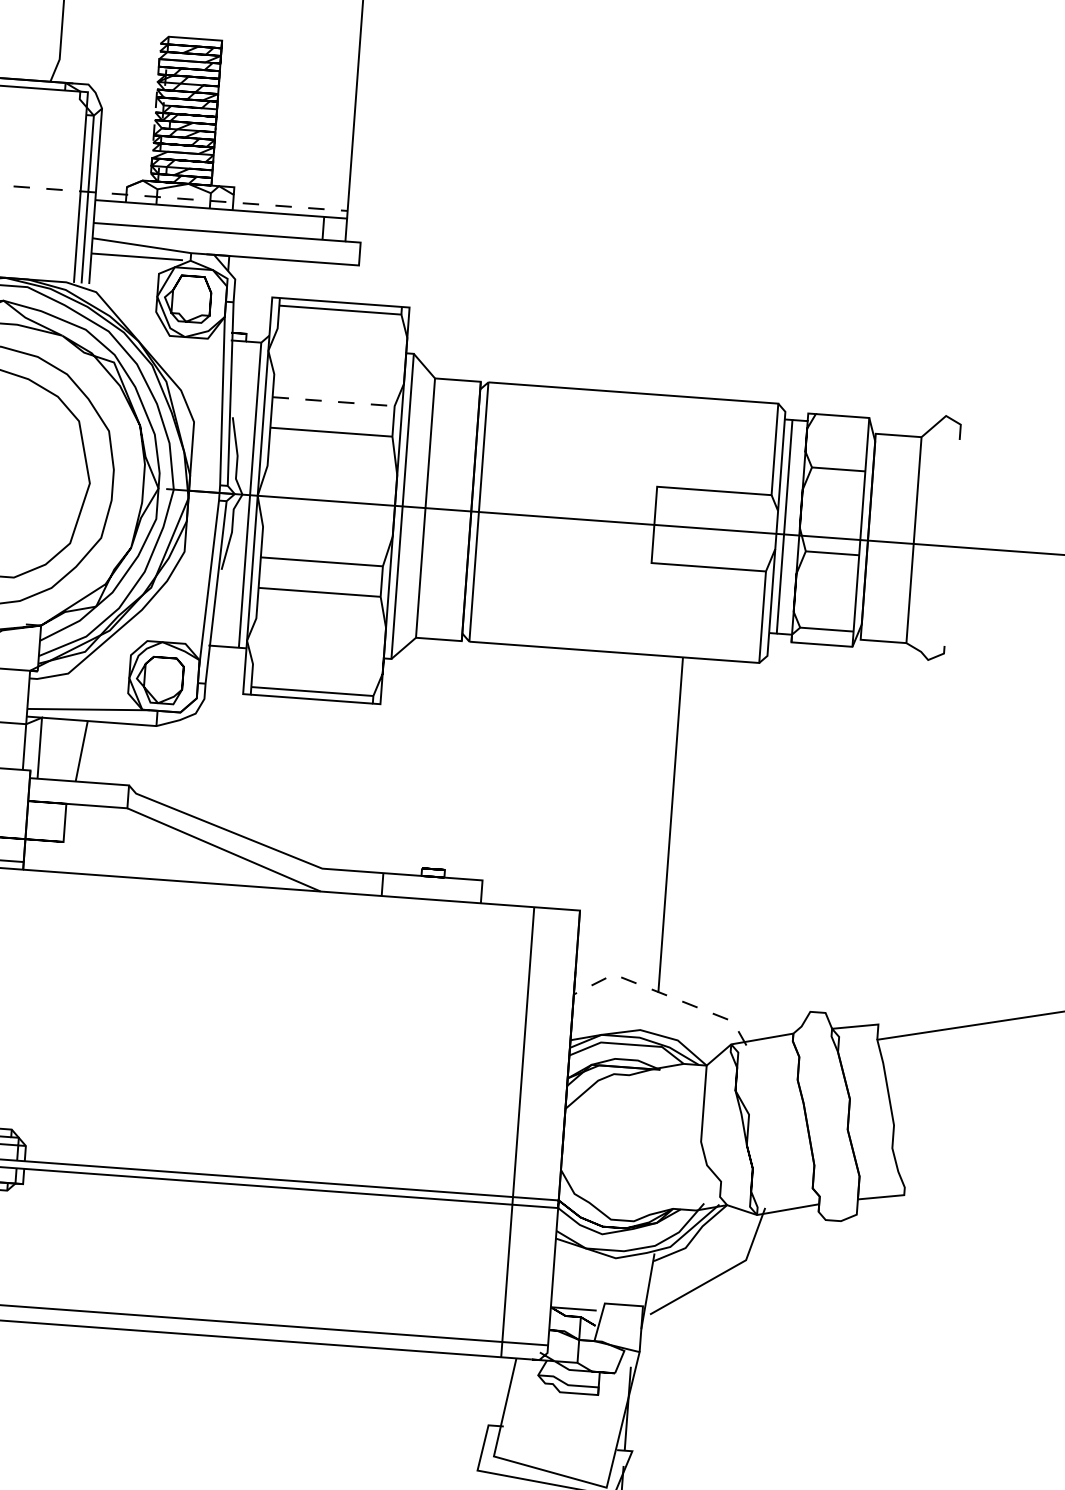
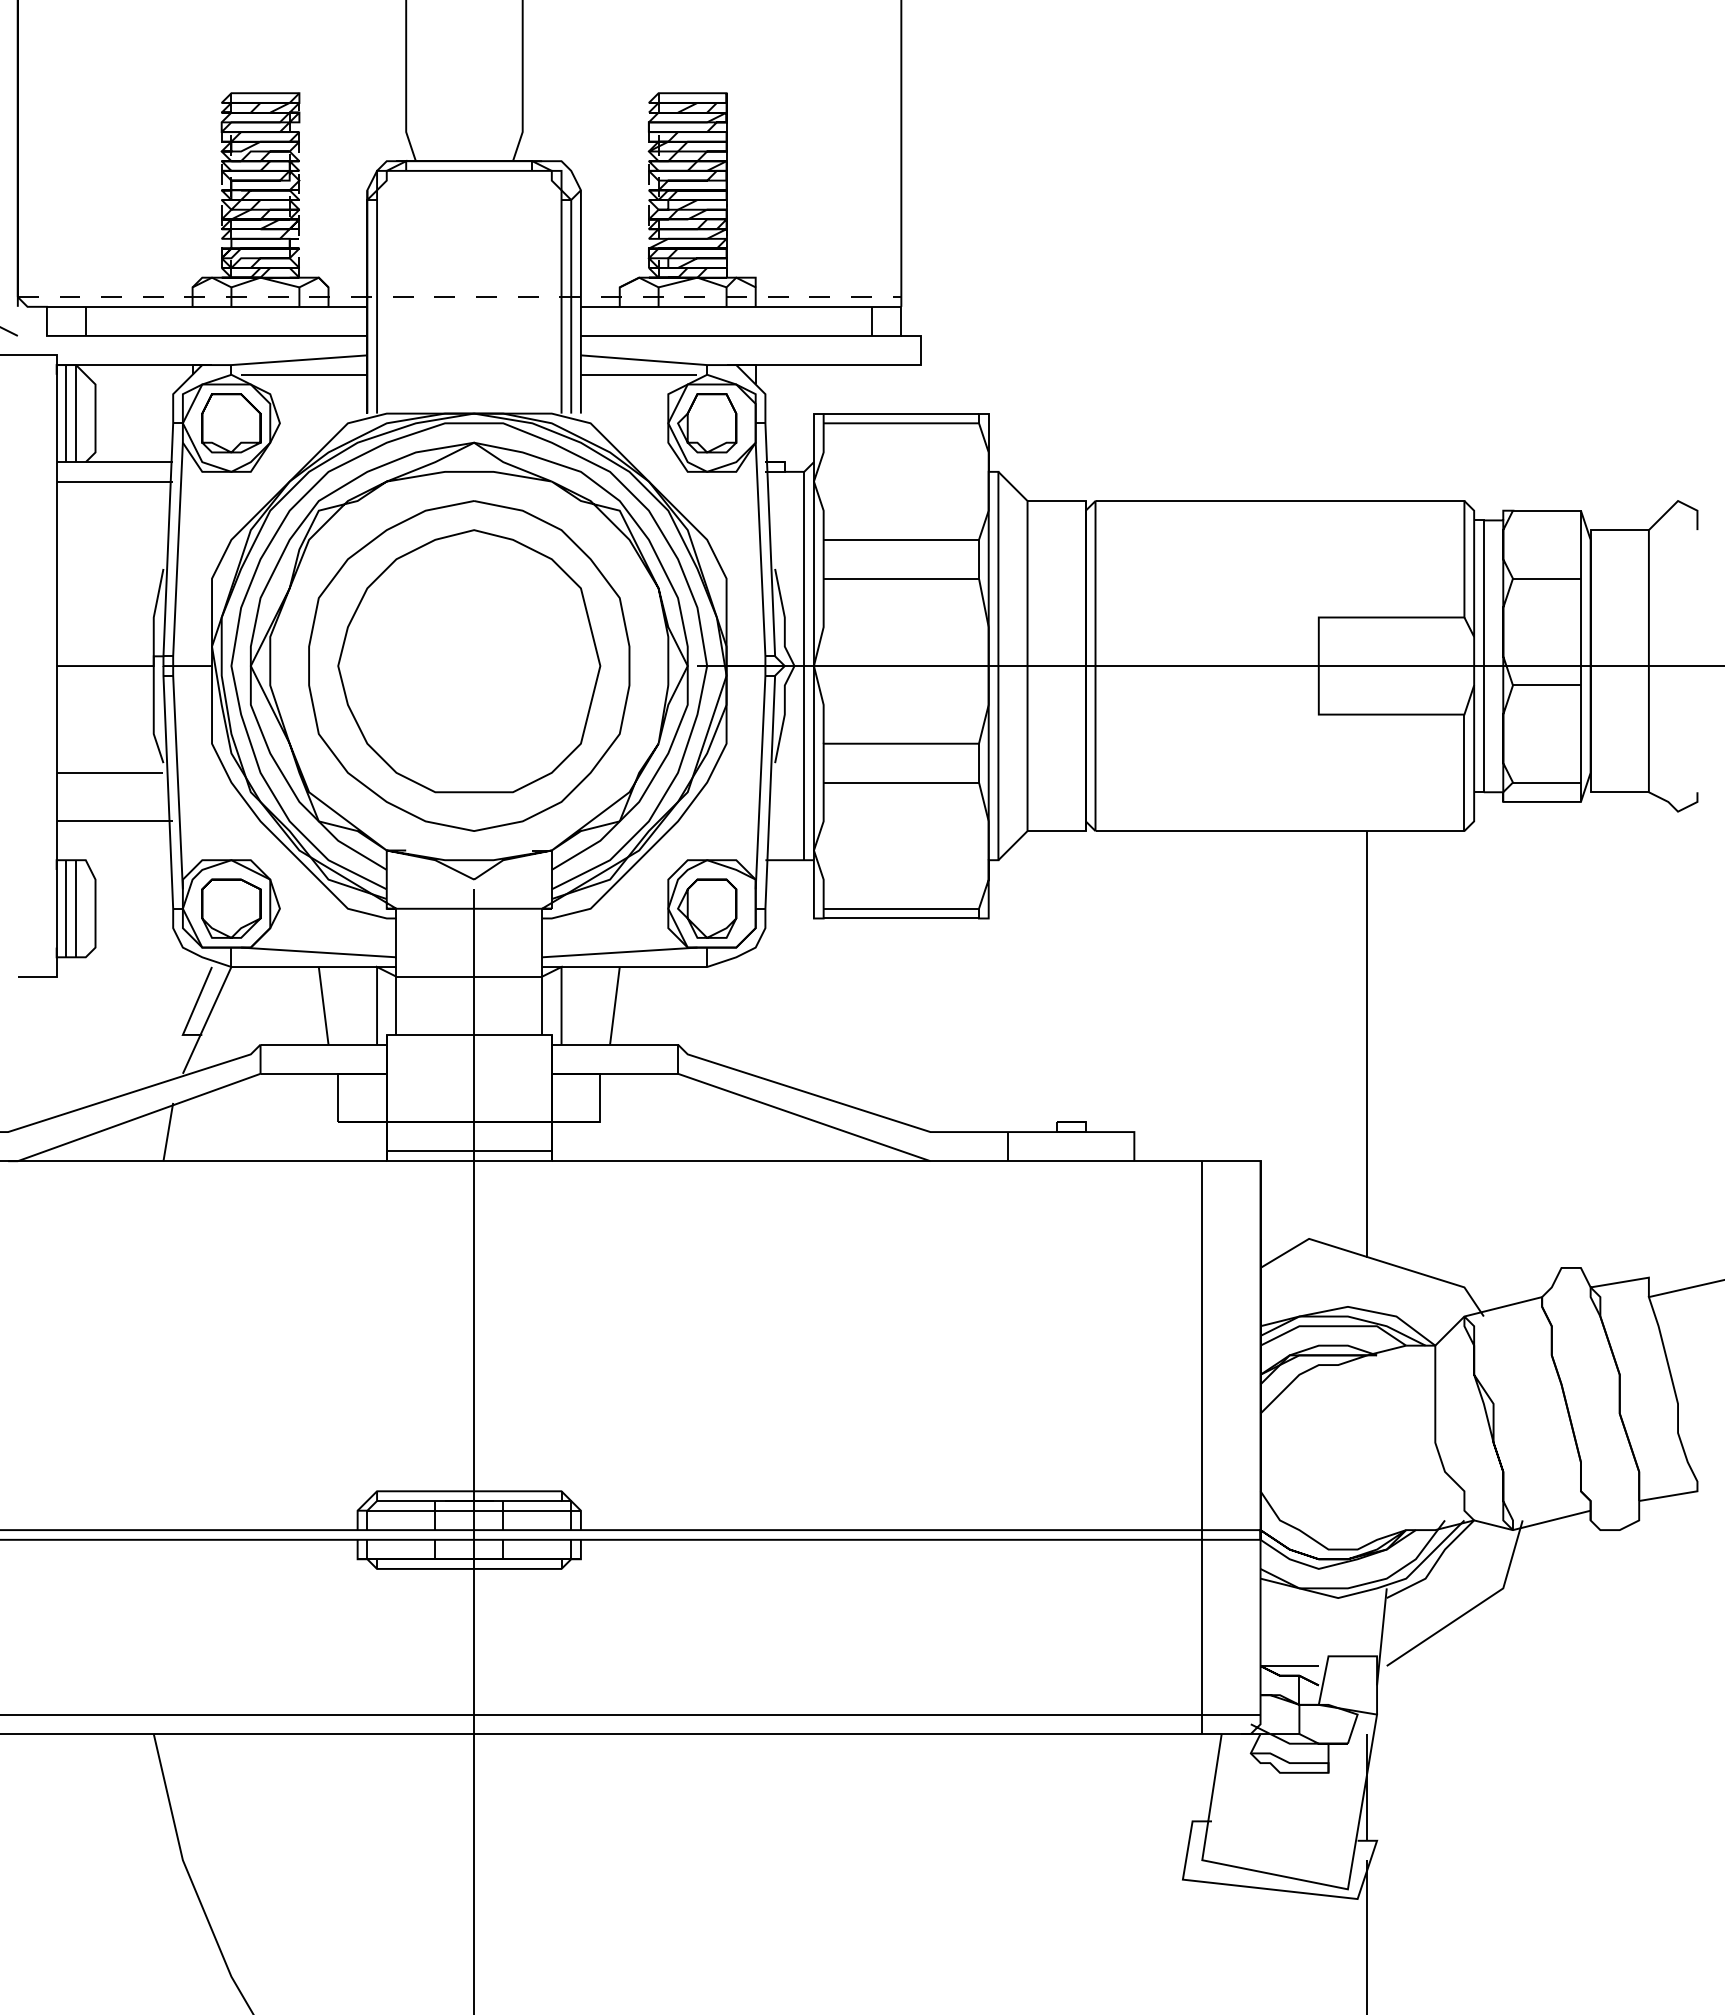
line: (333, 401) -> (901, 539), dashed -> solid
line: (665, 995) -> (1376, 1260), dashed -> solid

